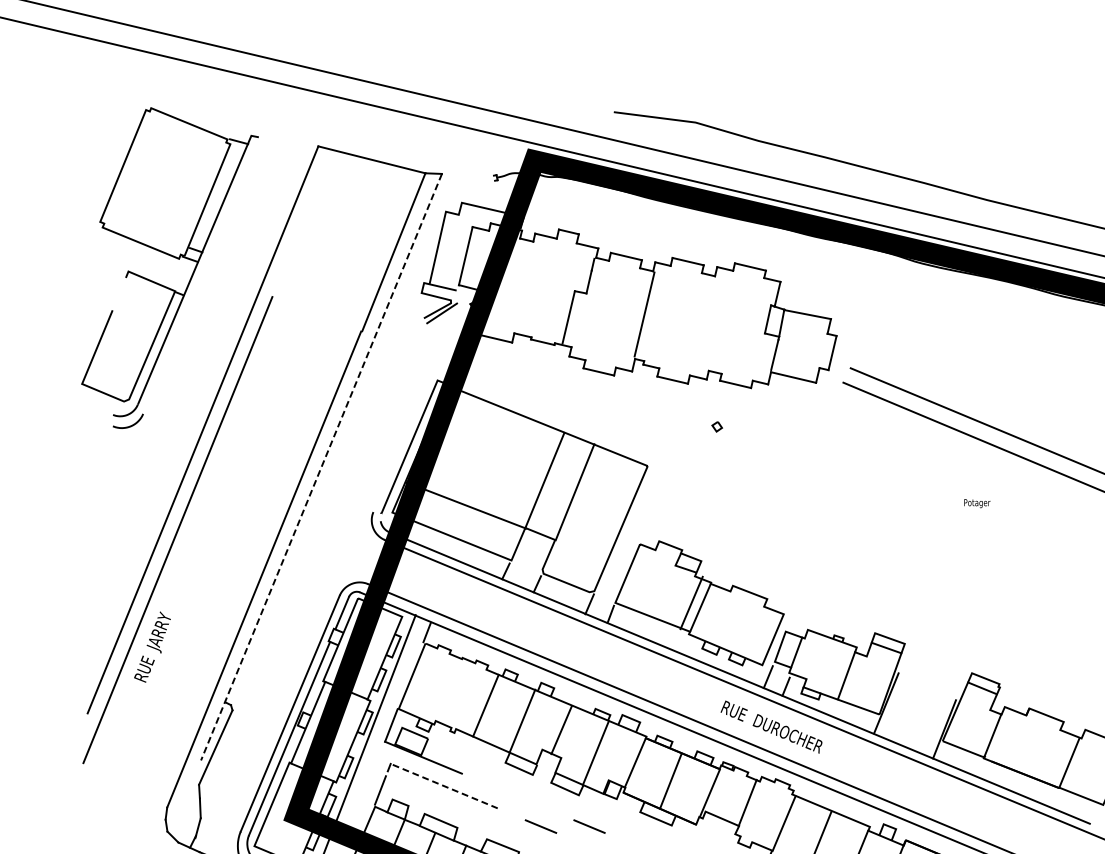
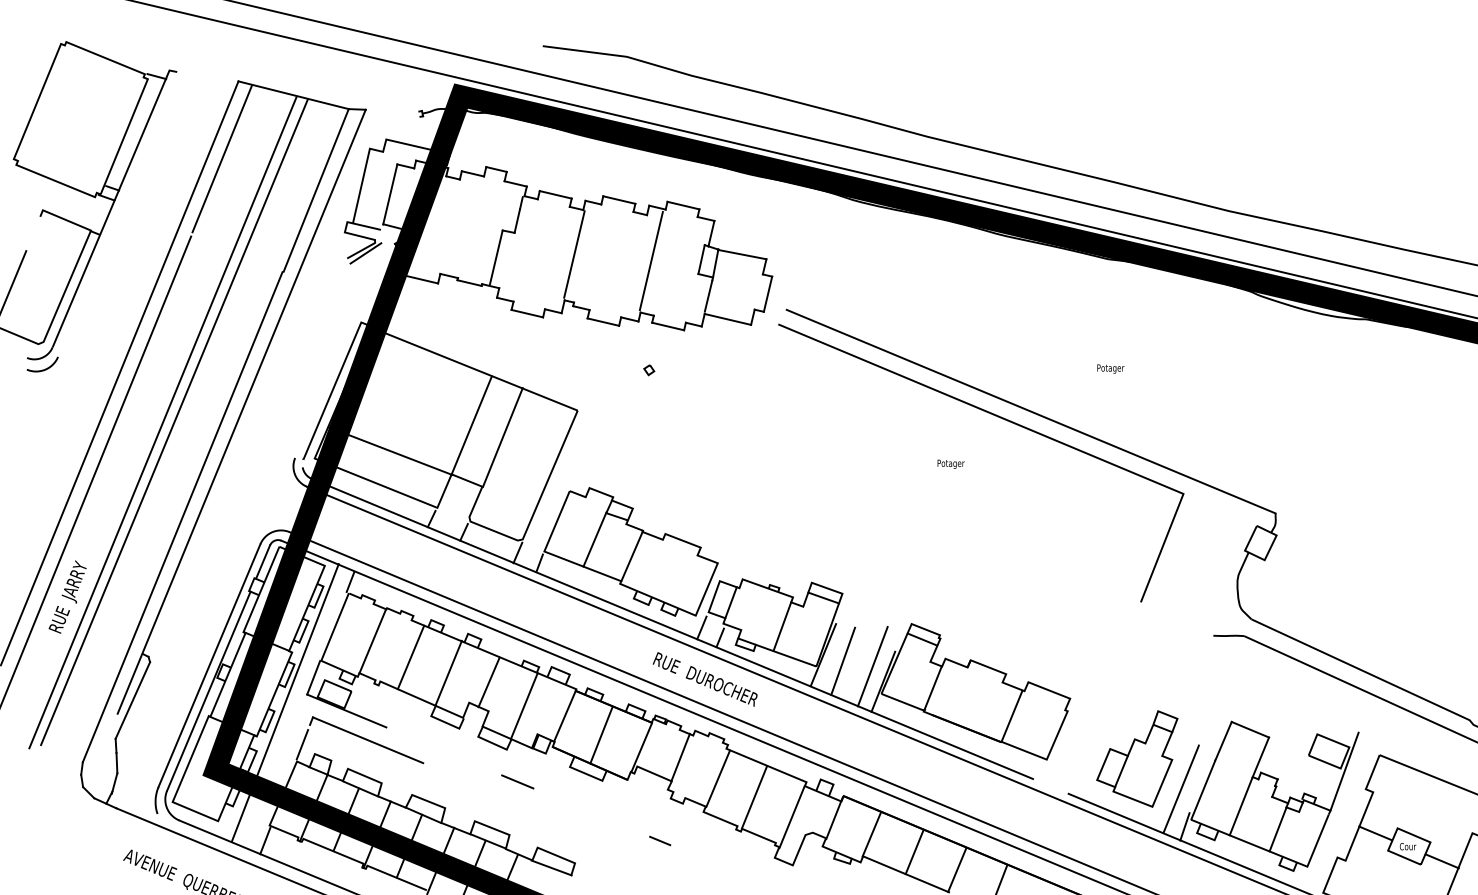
line: (301, 221) -> (221, 158), added
line: (718, 321) -> (650, 261), added
line: (321, 467) -> (241, 412), dashed -> solid
line: (244, 477) -> (162, 422), added
line: (256, 477) -> (174, 422), added
text: (976, 502) -> (950, 463), moved
line: (691, 602) -> (594, 539), moved
line: (448, 689) -> (372, 640), added
line: (905, 708) -> (843, 660), added
line: (933, 714) -> (872, 666), added
line: (444, 786) -> (368, 740), dashed -> solid
line: (540, 826) -> (467, 781), removed

